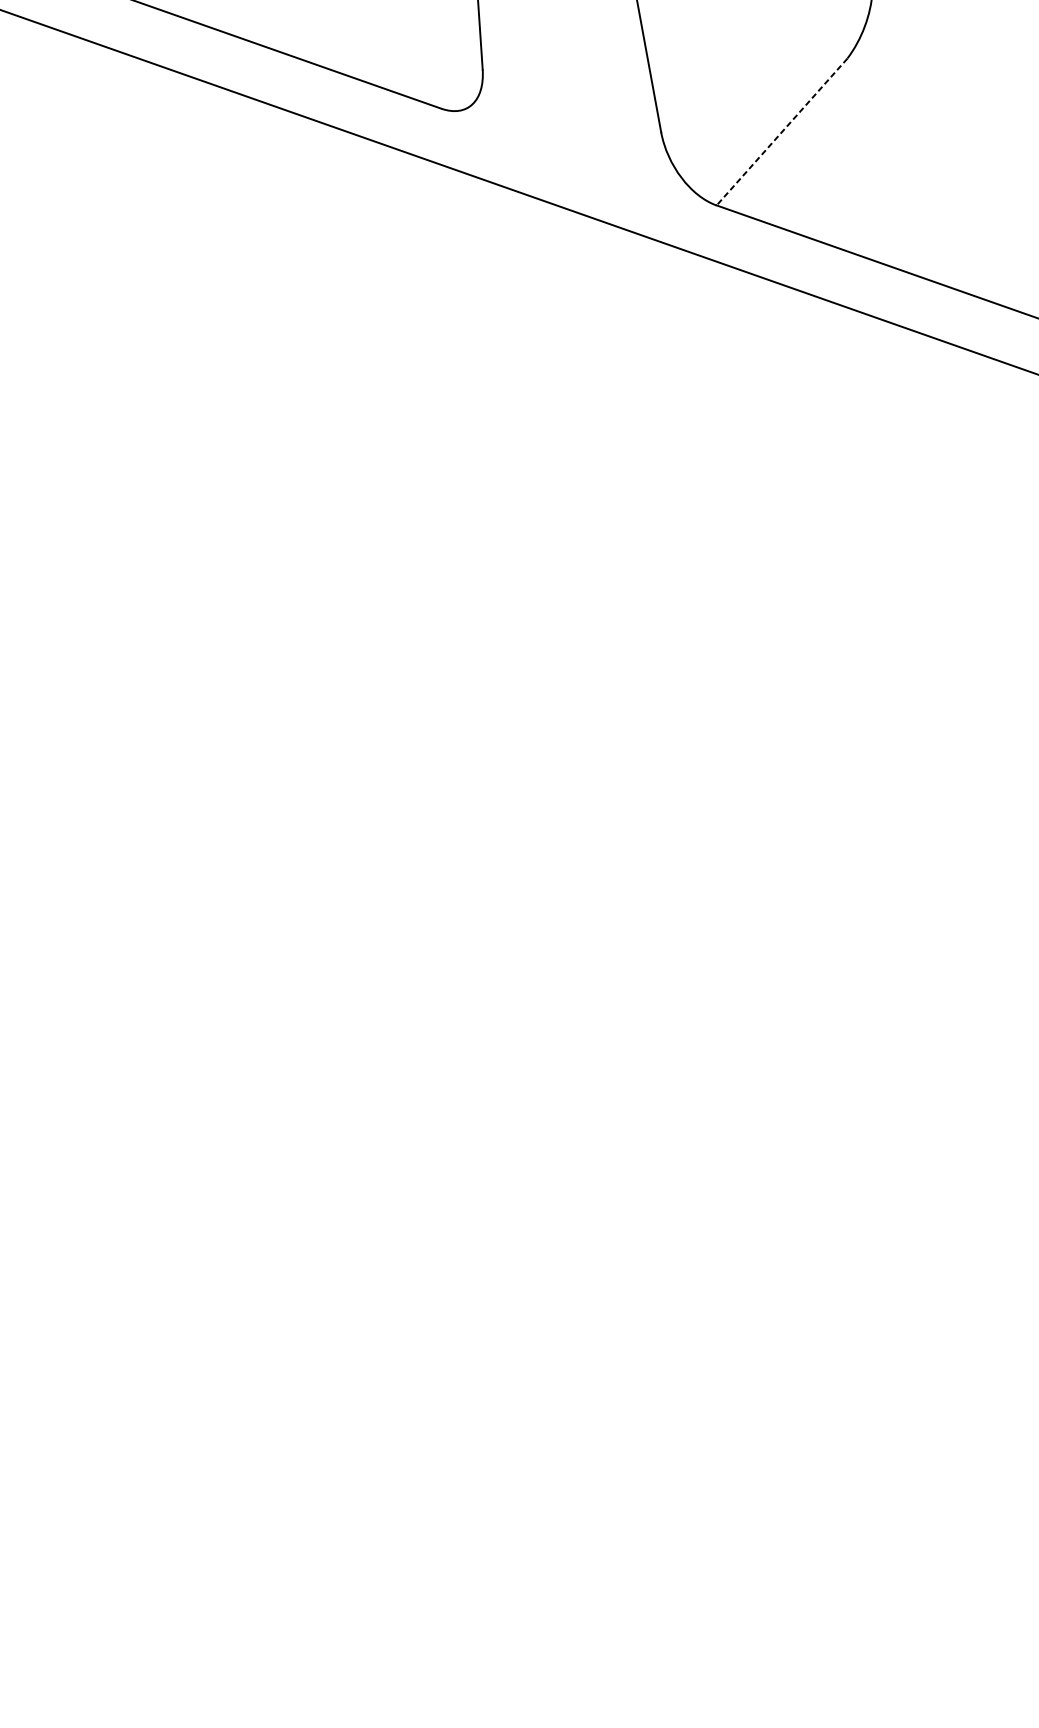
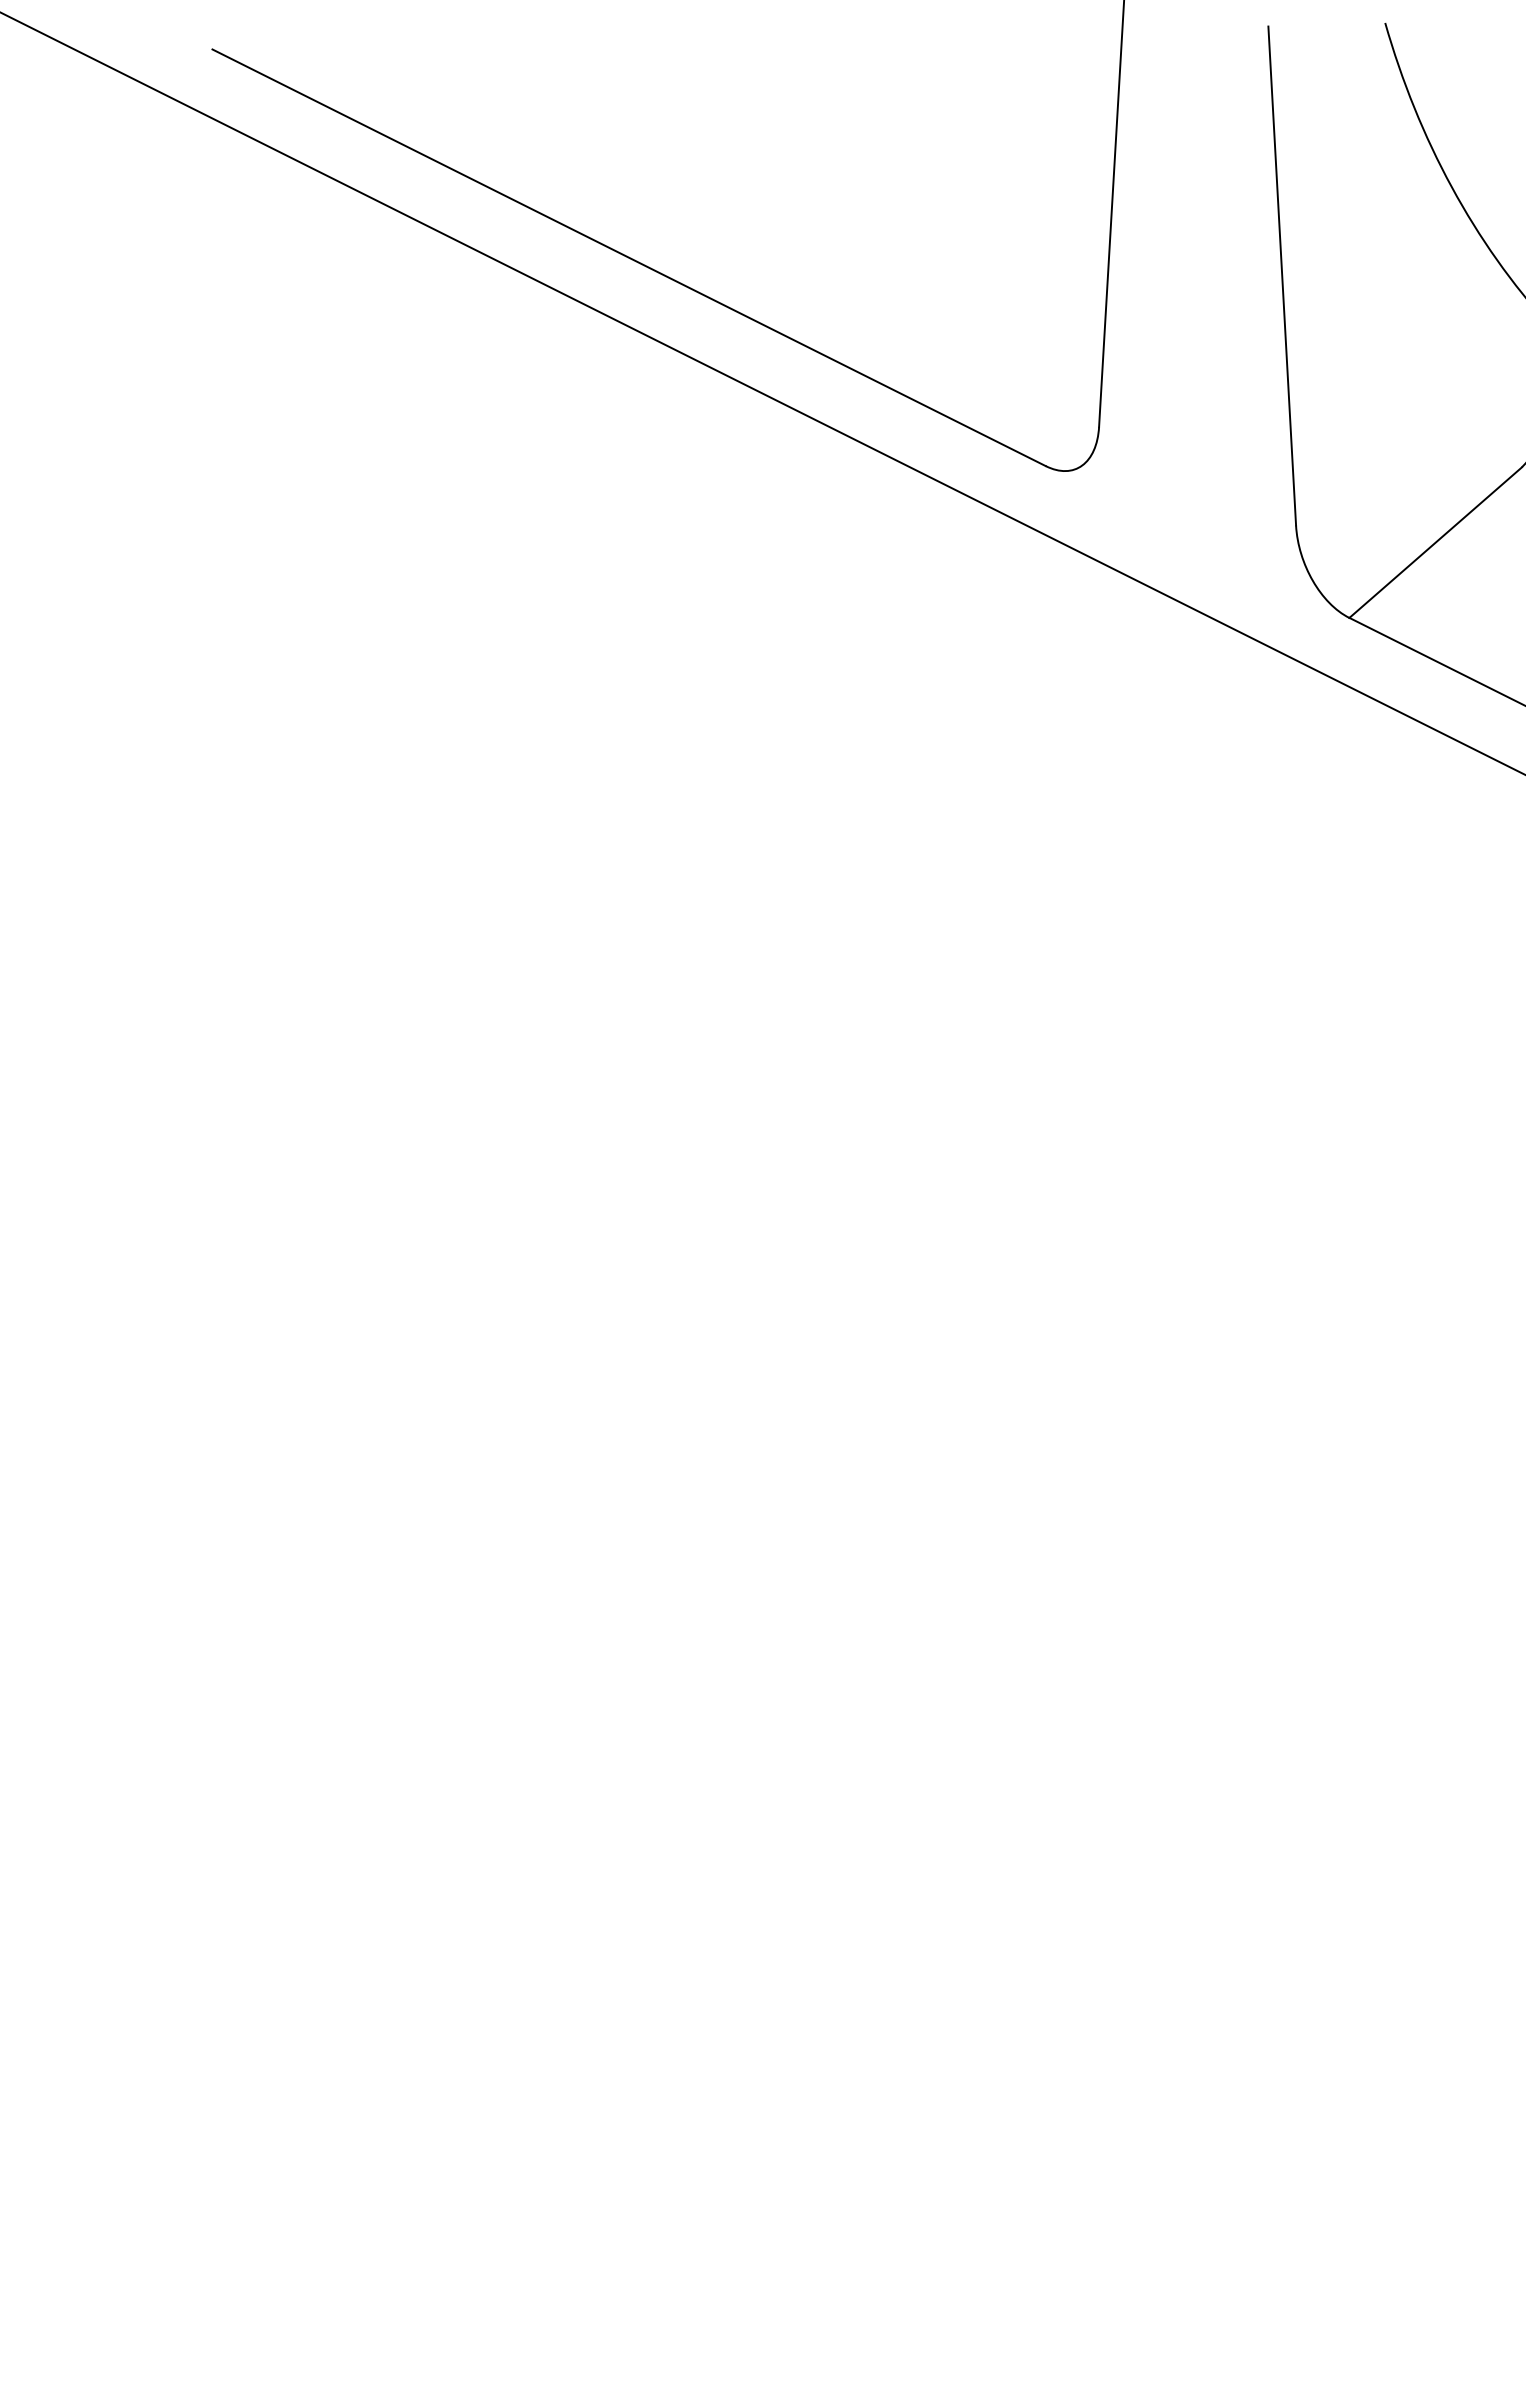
line: (781, 131) -> (1435, 542), dashed -> solid

